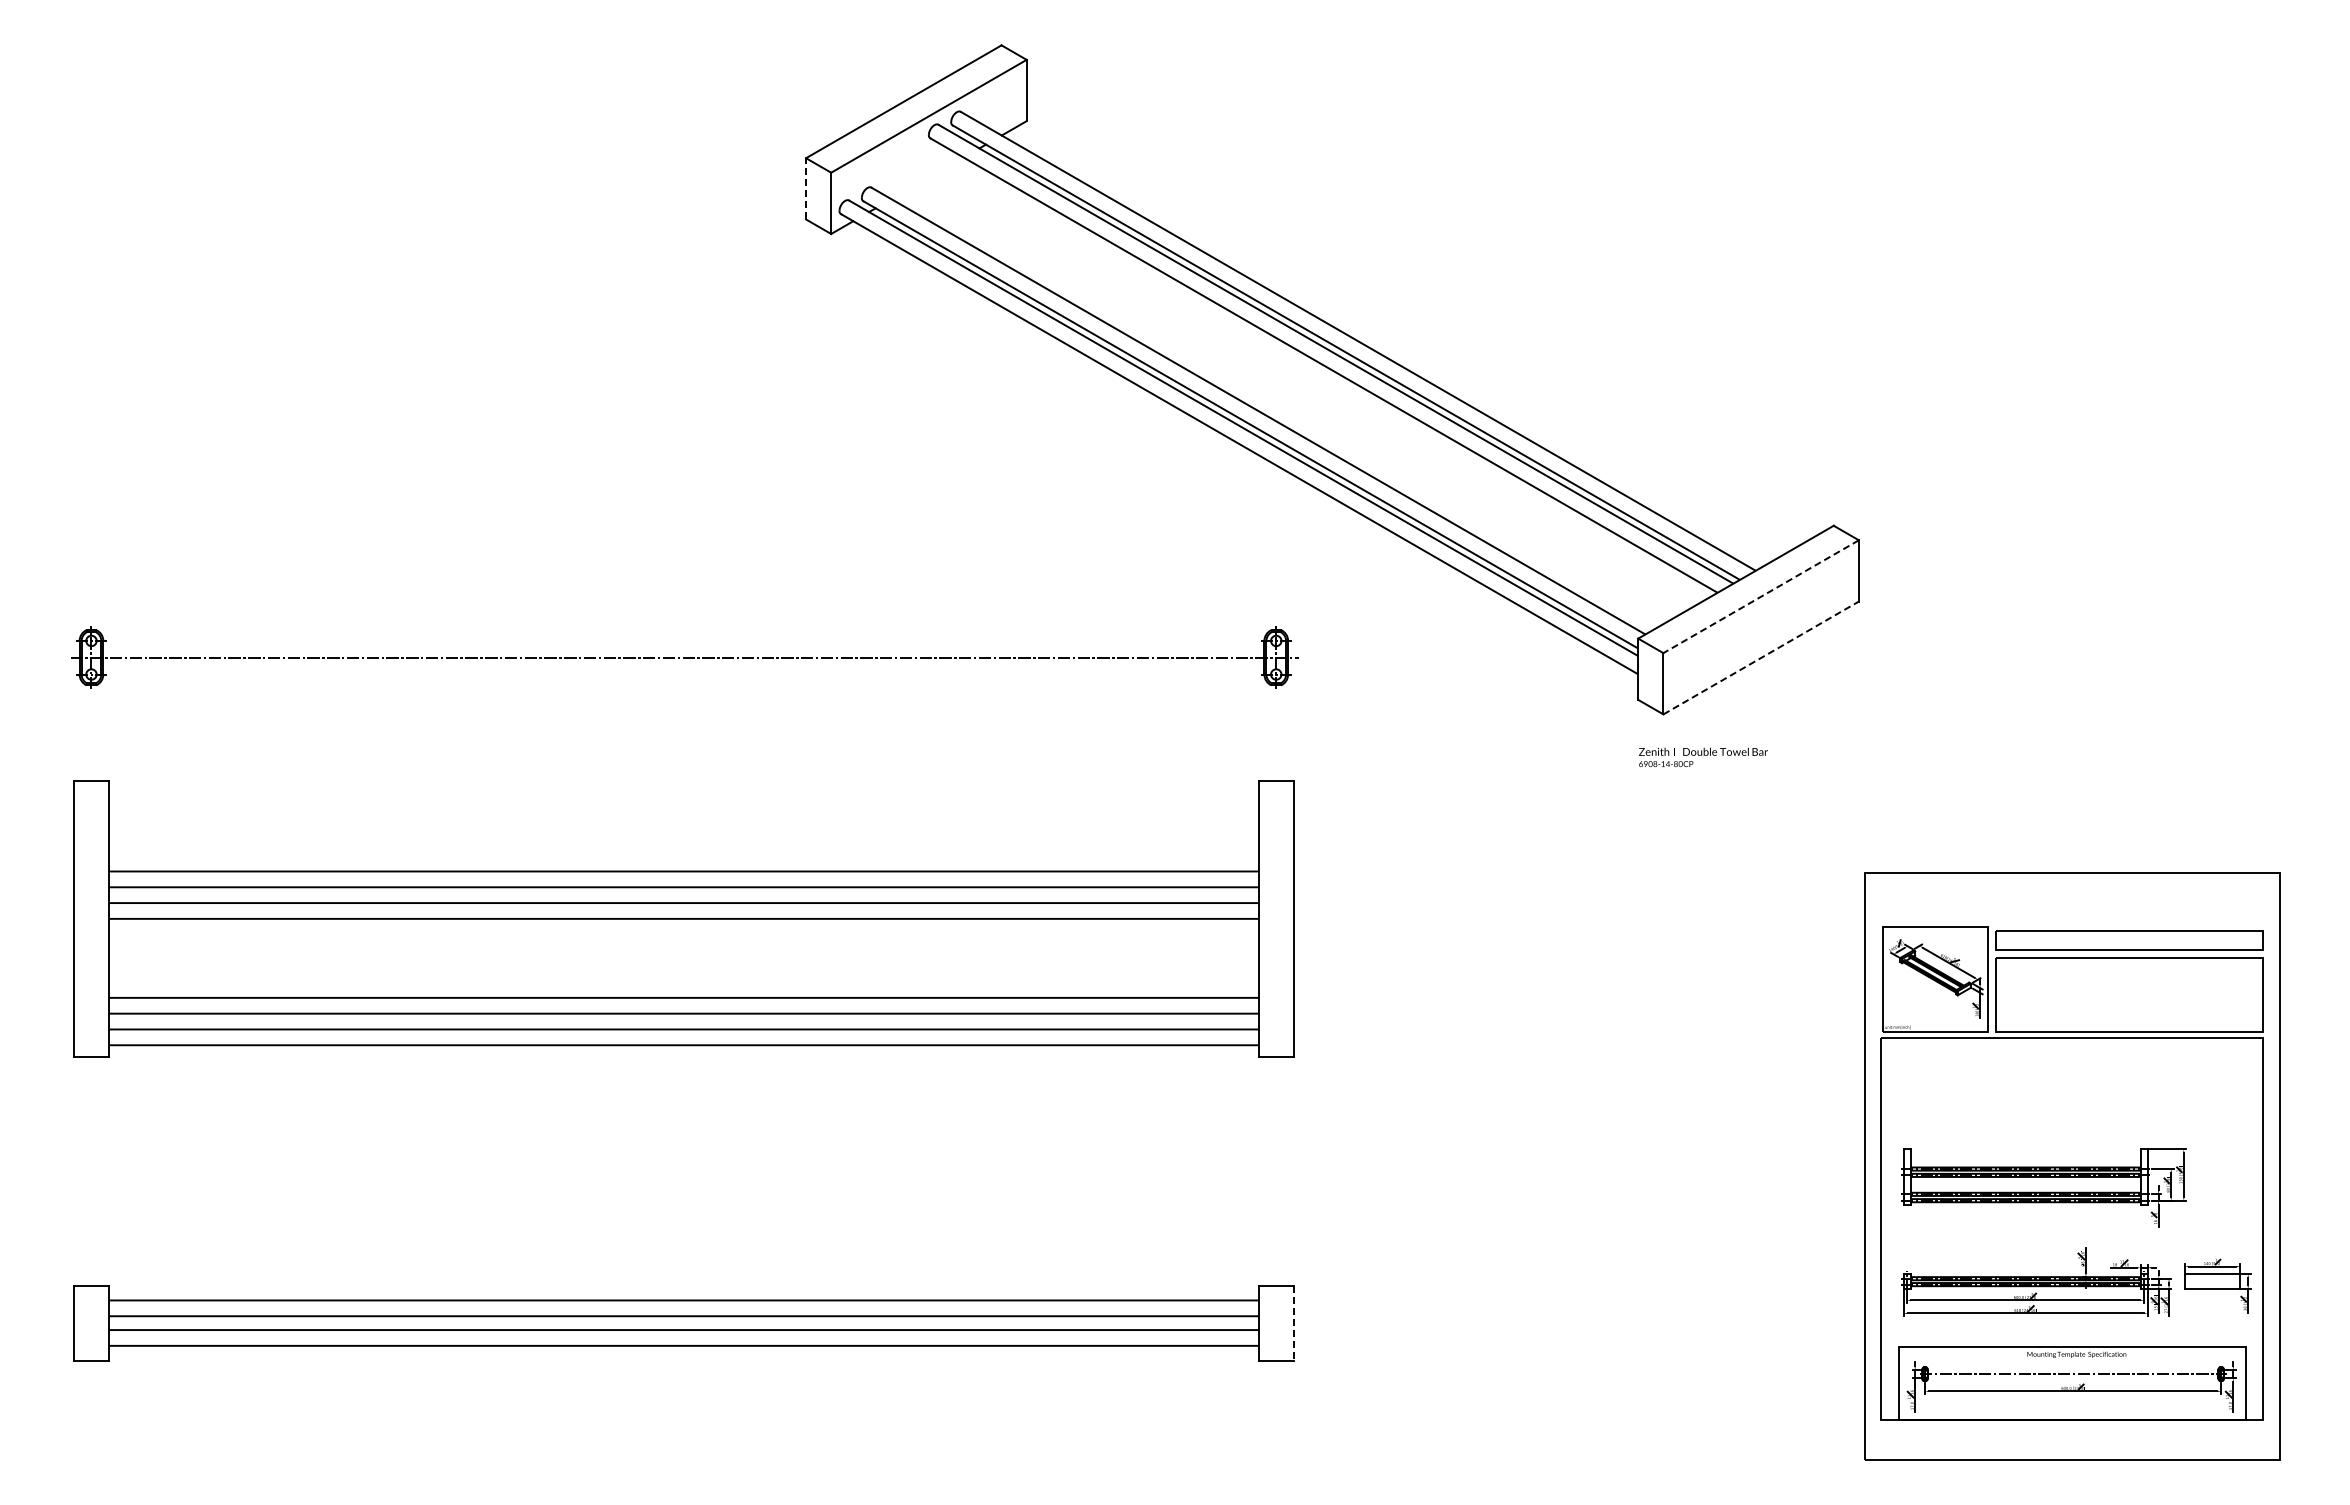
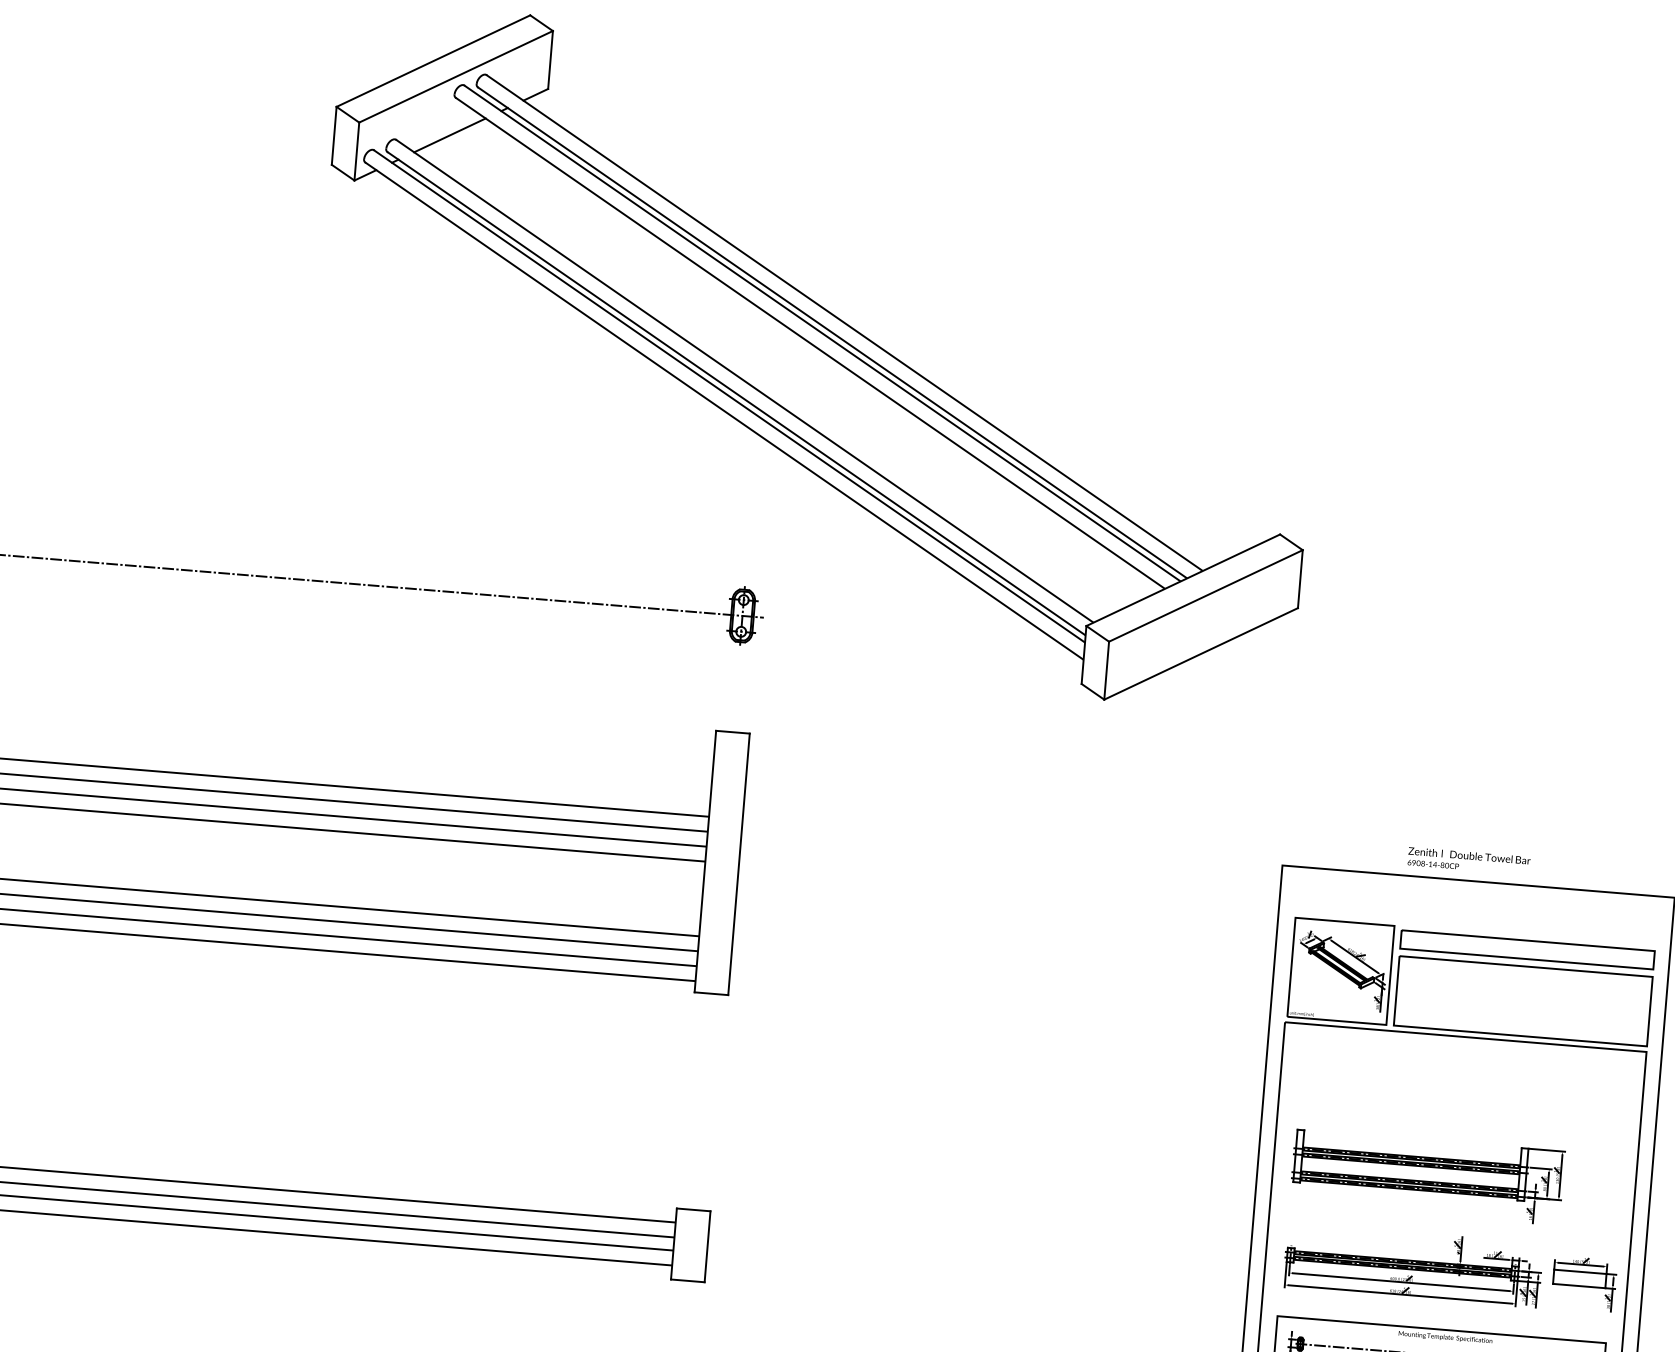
line: (927, 178) -> (449, 135), added
line: (806, 188) -> (334, 135), dashed -> solid
line: (1761, 596) -> (1206, 595), dashed -> solid
line: (1761, 657) -> (1201, 653), dashed -> solid
text: (1703, 756) -> (1469, 860), moved
line: (1294, 1323) -> (707, 1247), dashed -> solid

